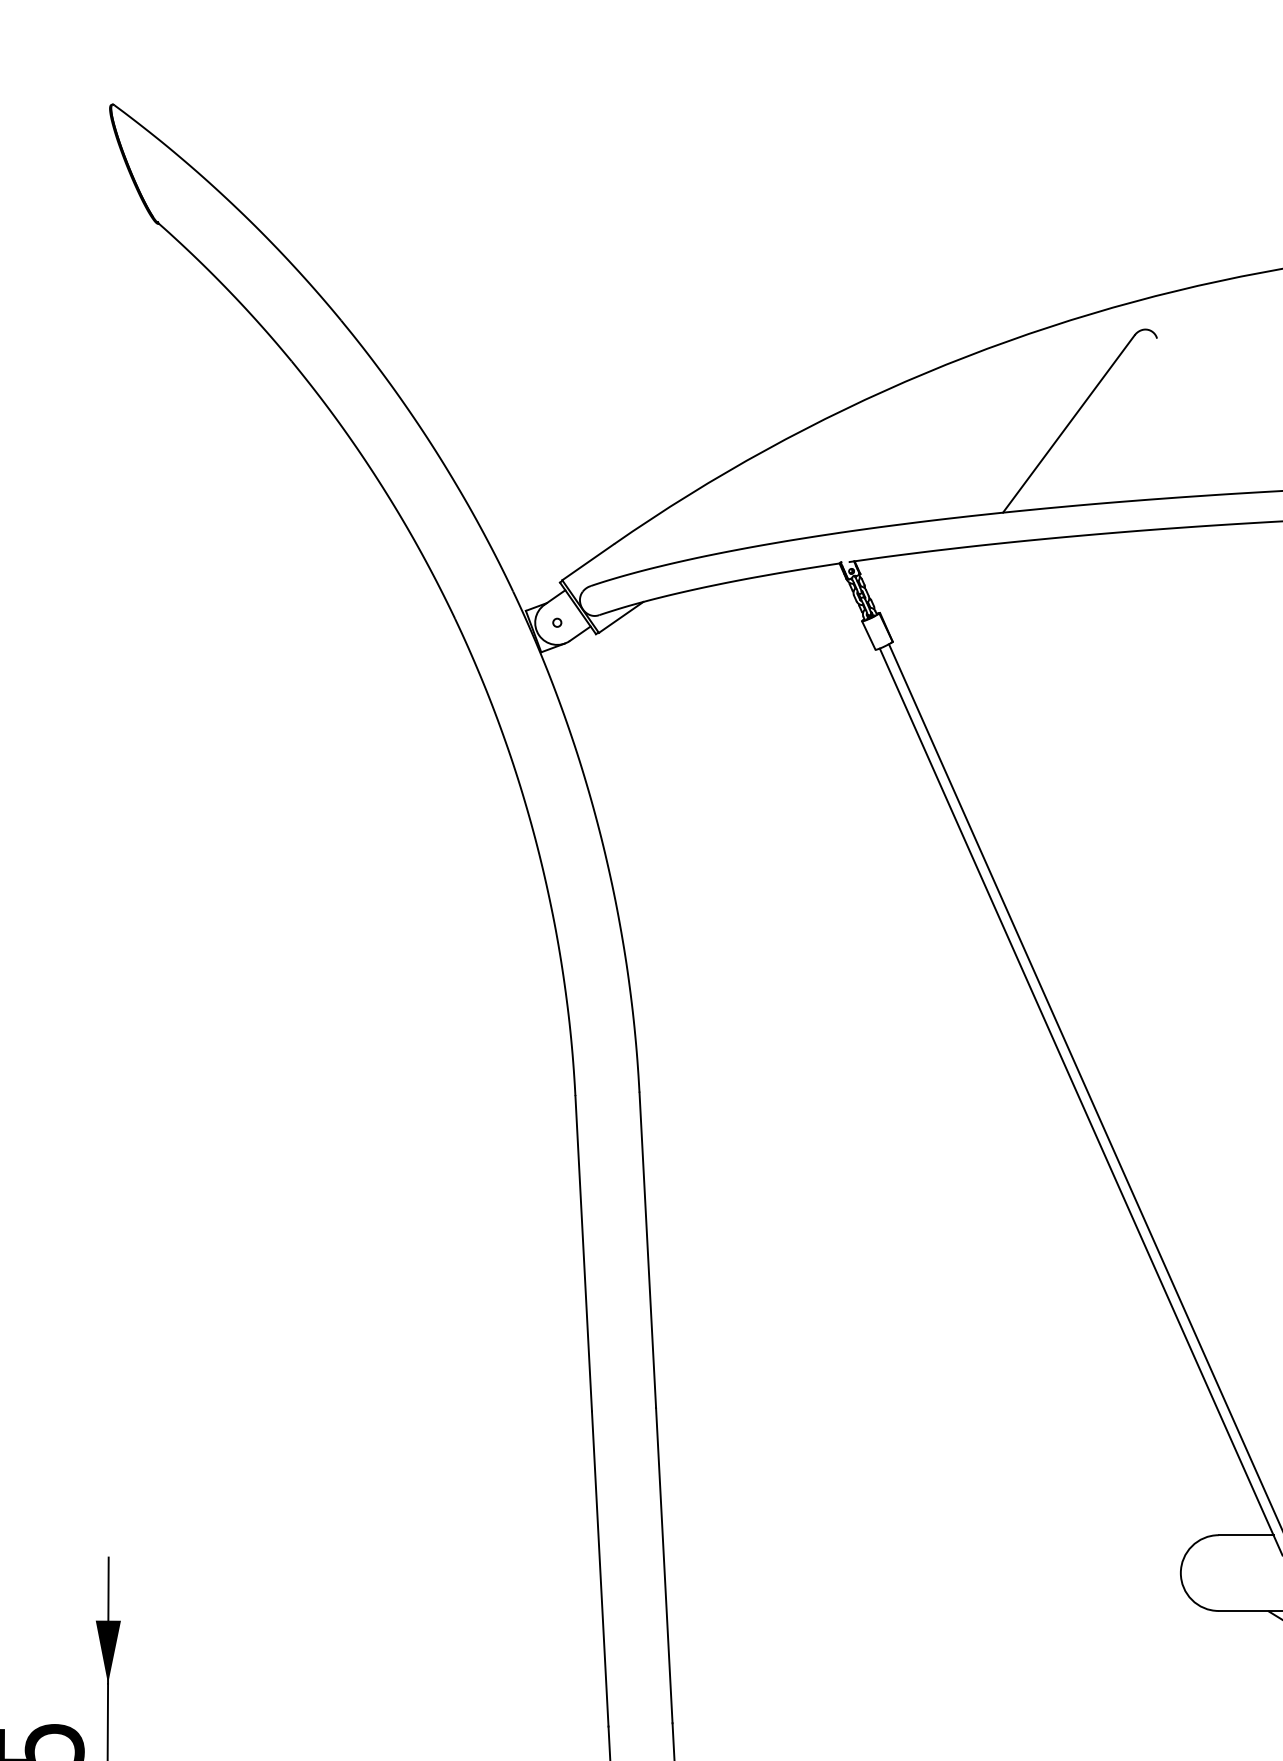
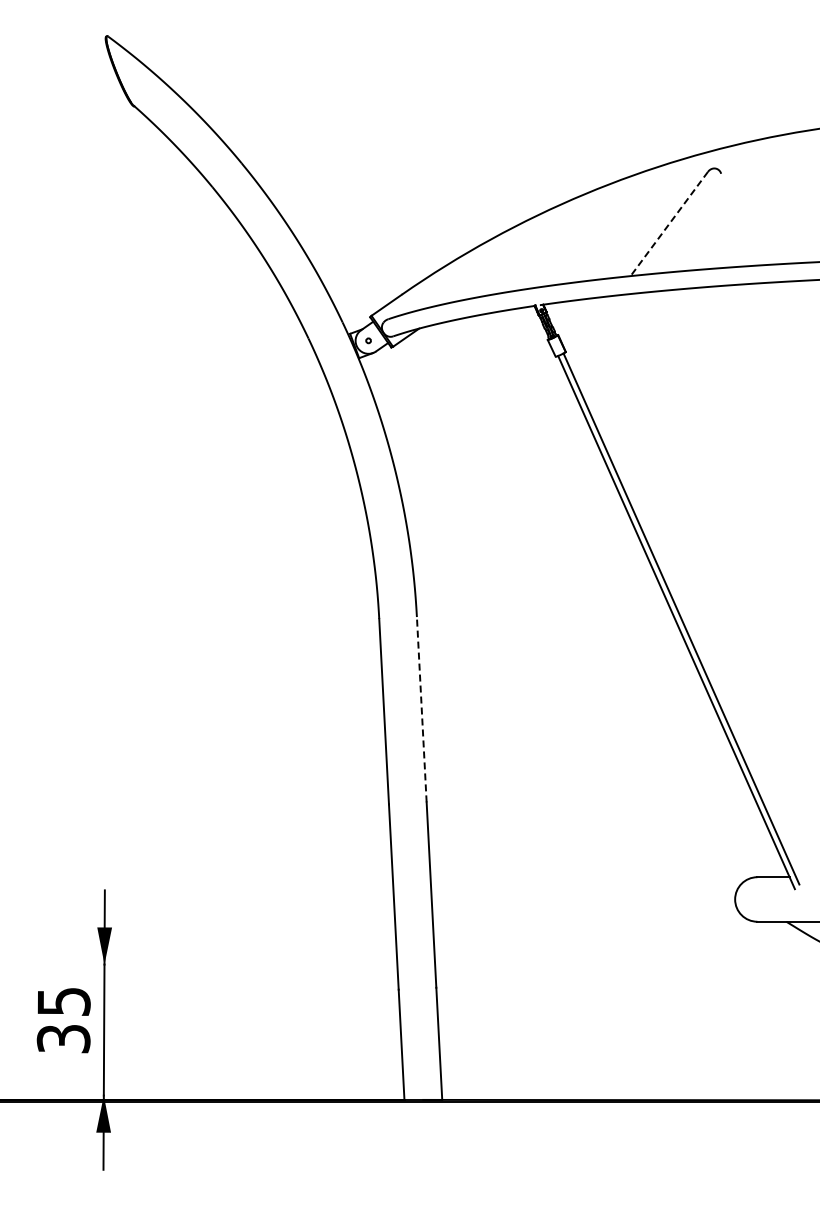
line: (1069, 423) -> (669, 223), solid -> dashed
line: (647, 1249) -> (421, 709), solid -> dashed

